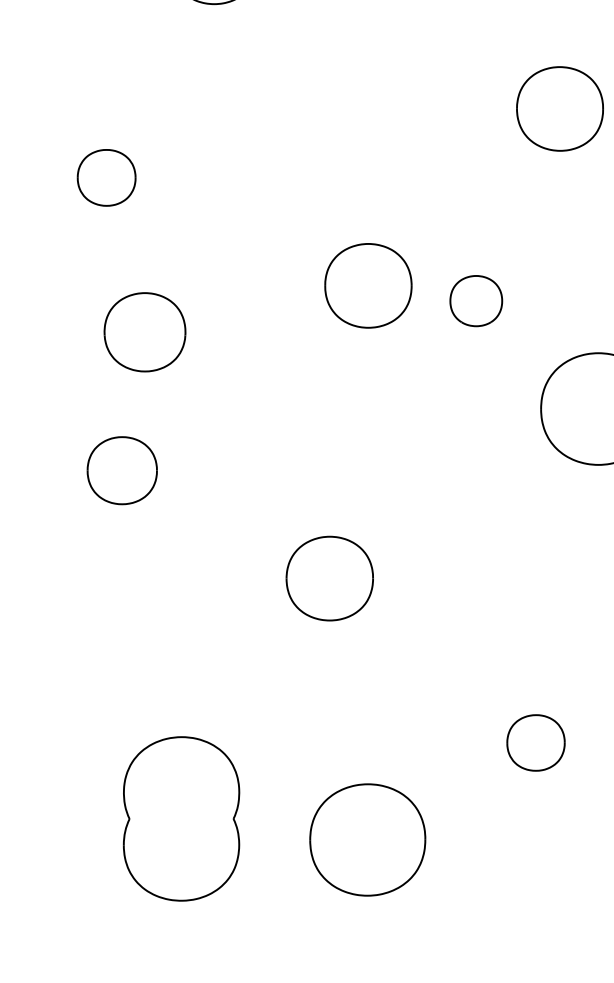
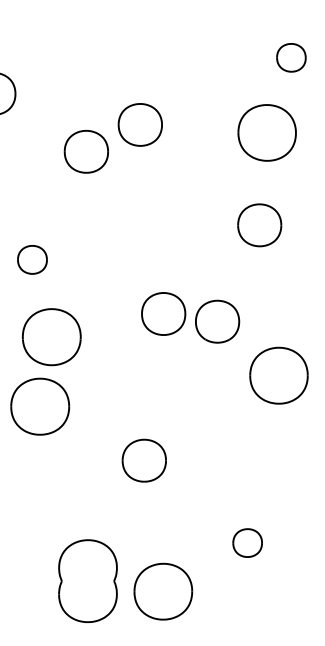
part: (475, 300) -> (217, 321), size x1.67
part: (144, 332) -> (51, 337), size x1.43
part: (122, 470) -> (40, 406), size x1.67
part: (180, 819) -> (87, 581), moved

